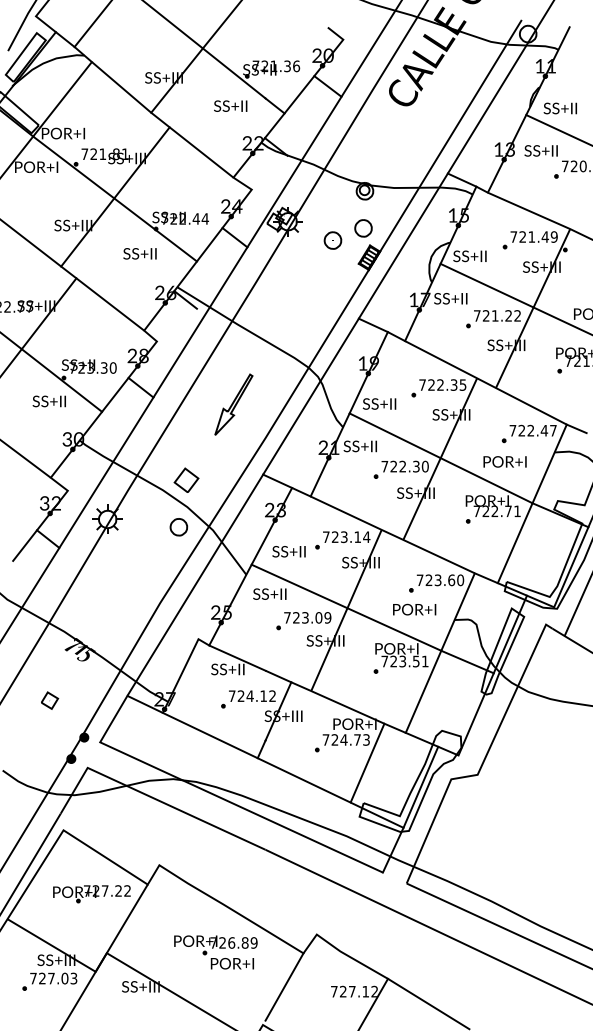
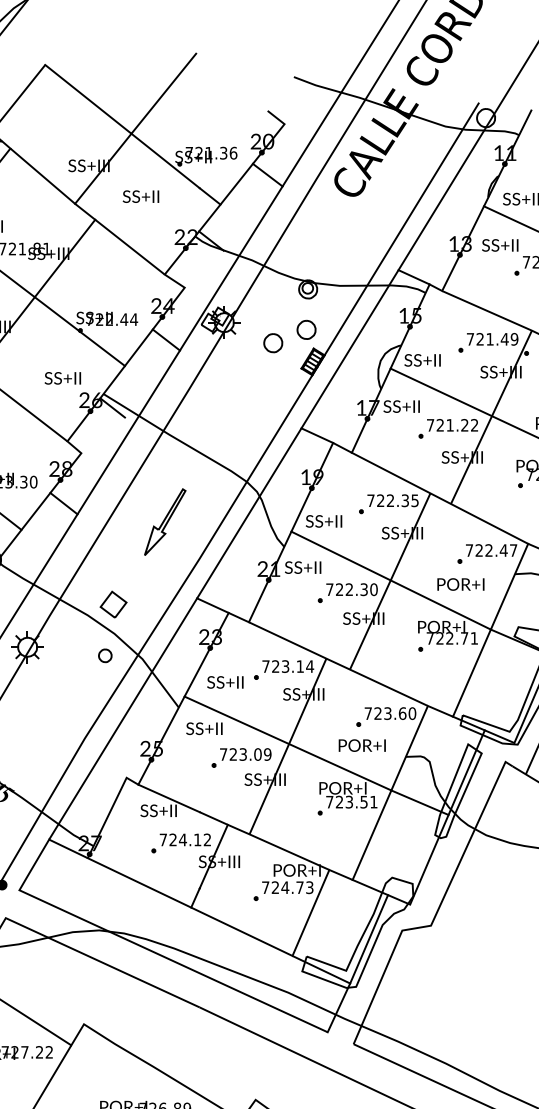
text: (230, 105) -> (140, 195), moved
text: (139, 253) -> (62, 378), moved
part: (178, 527) -> (104, 656), size x0.7

